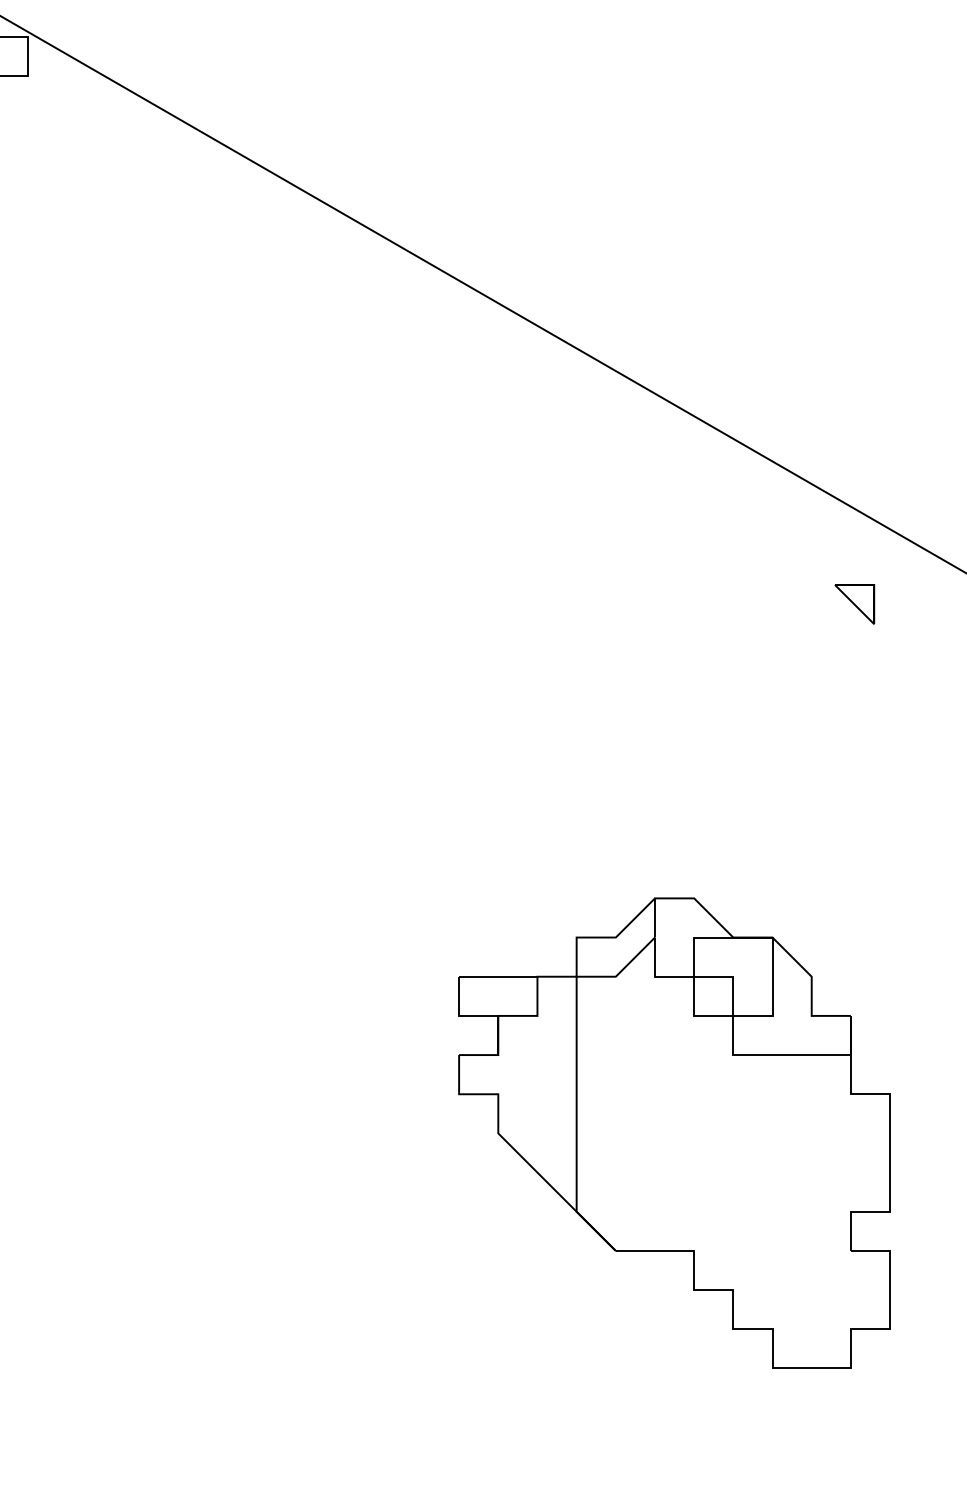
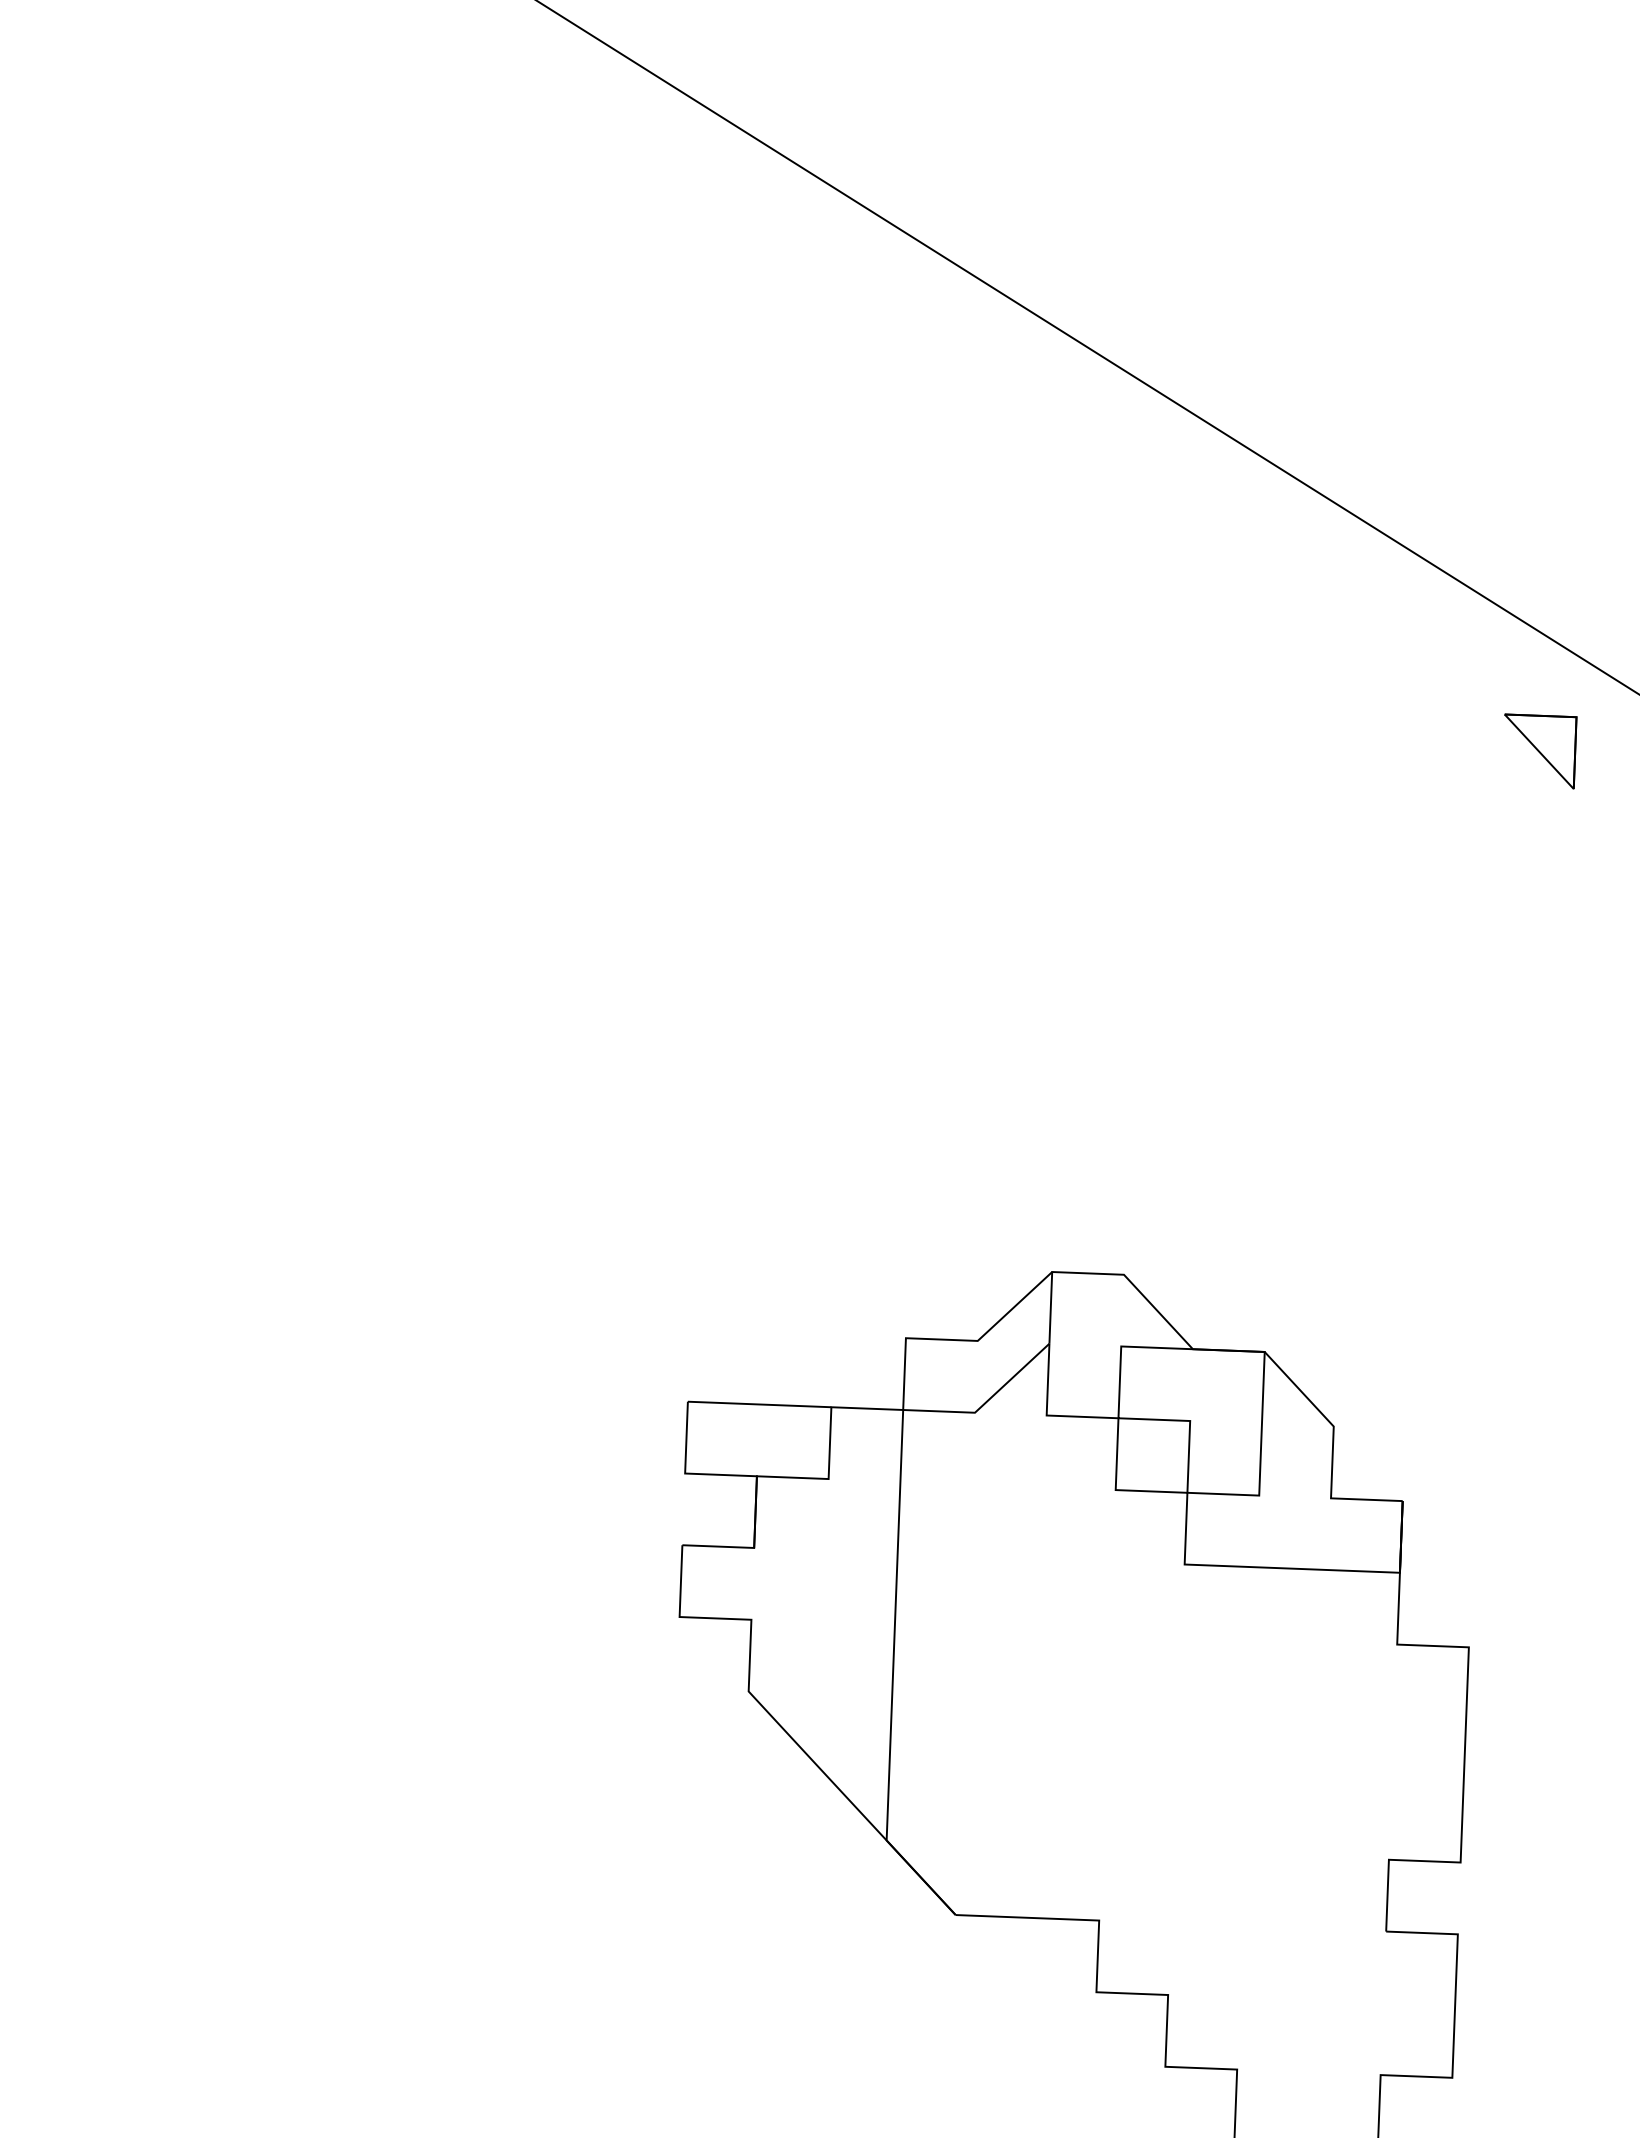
part: (854, 604) -> (1539, 751), moved

